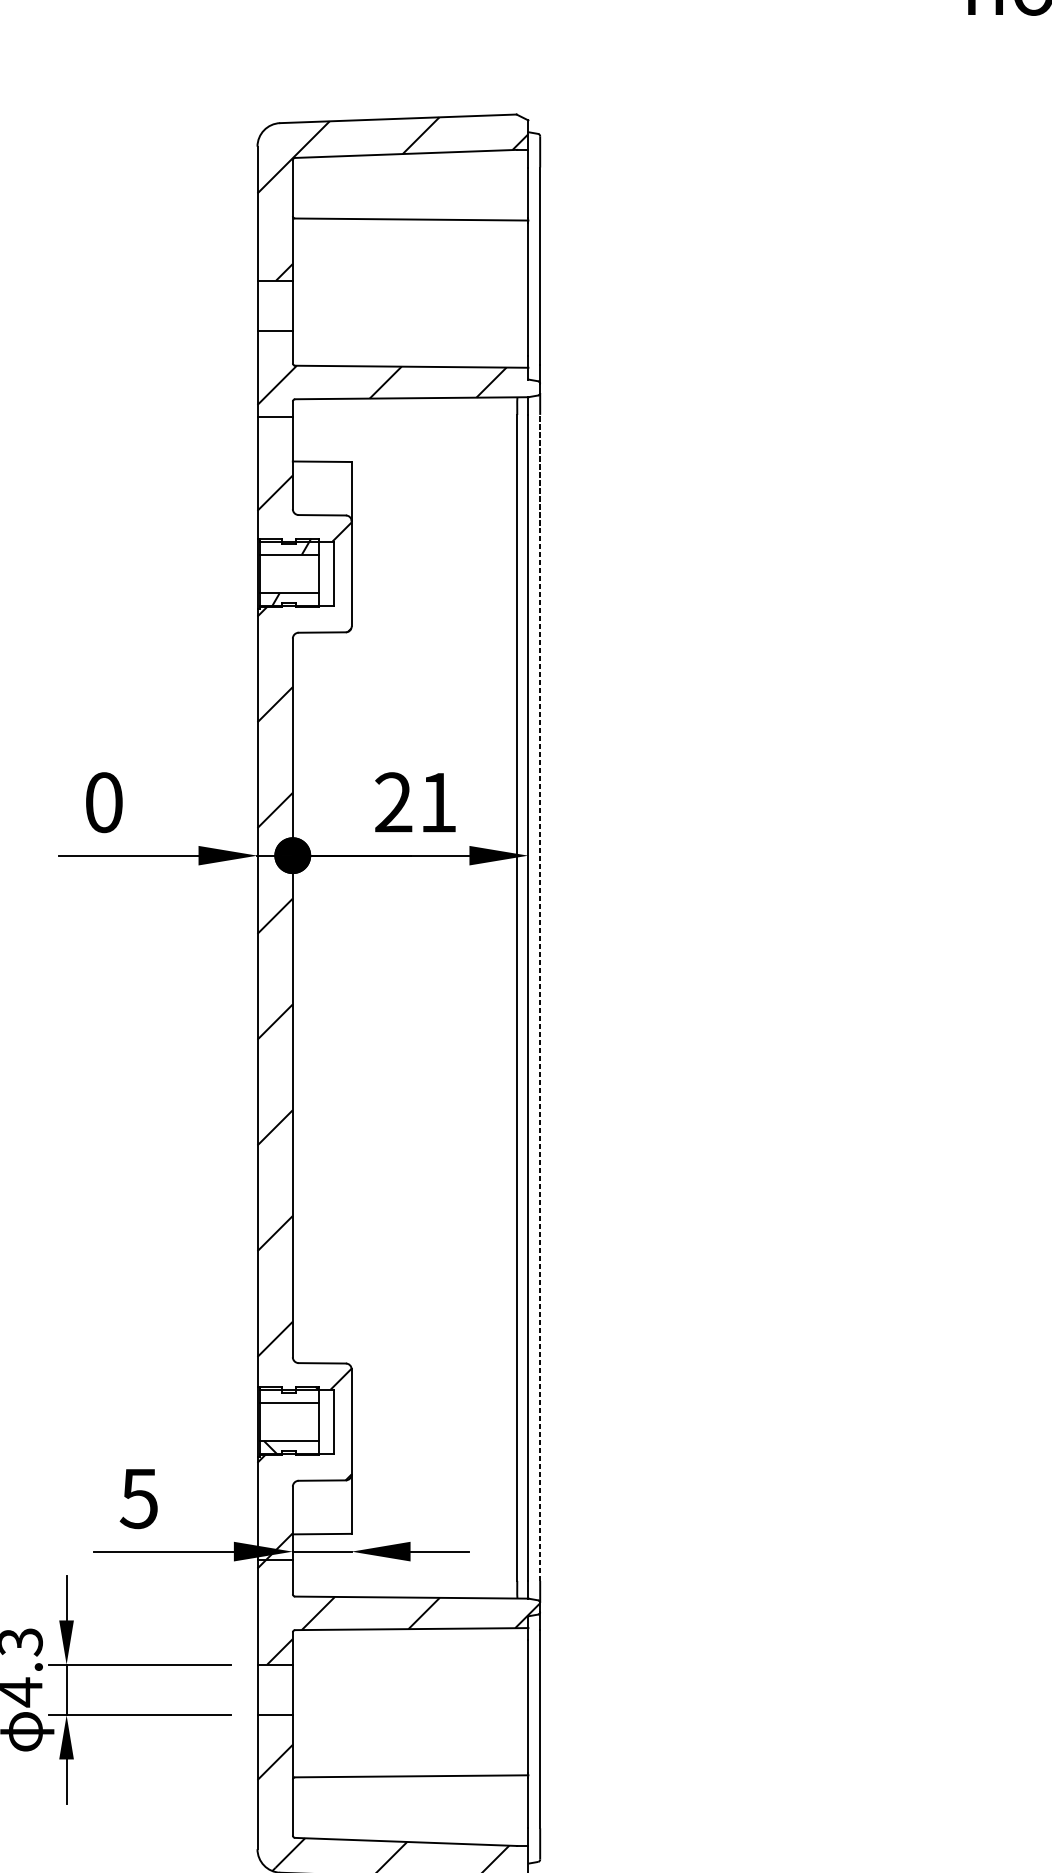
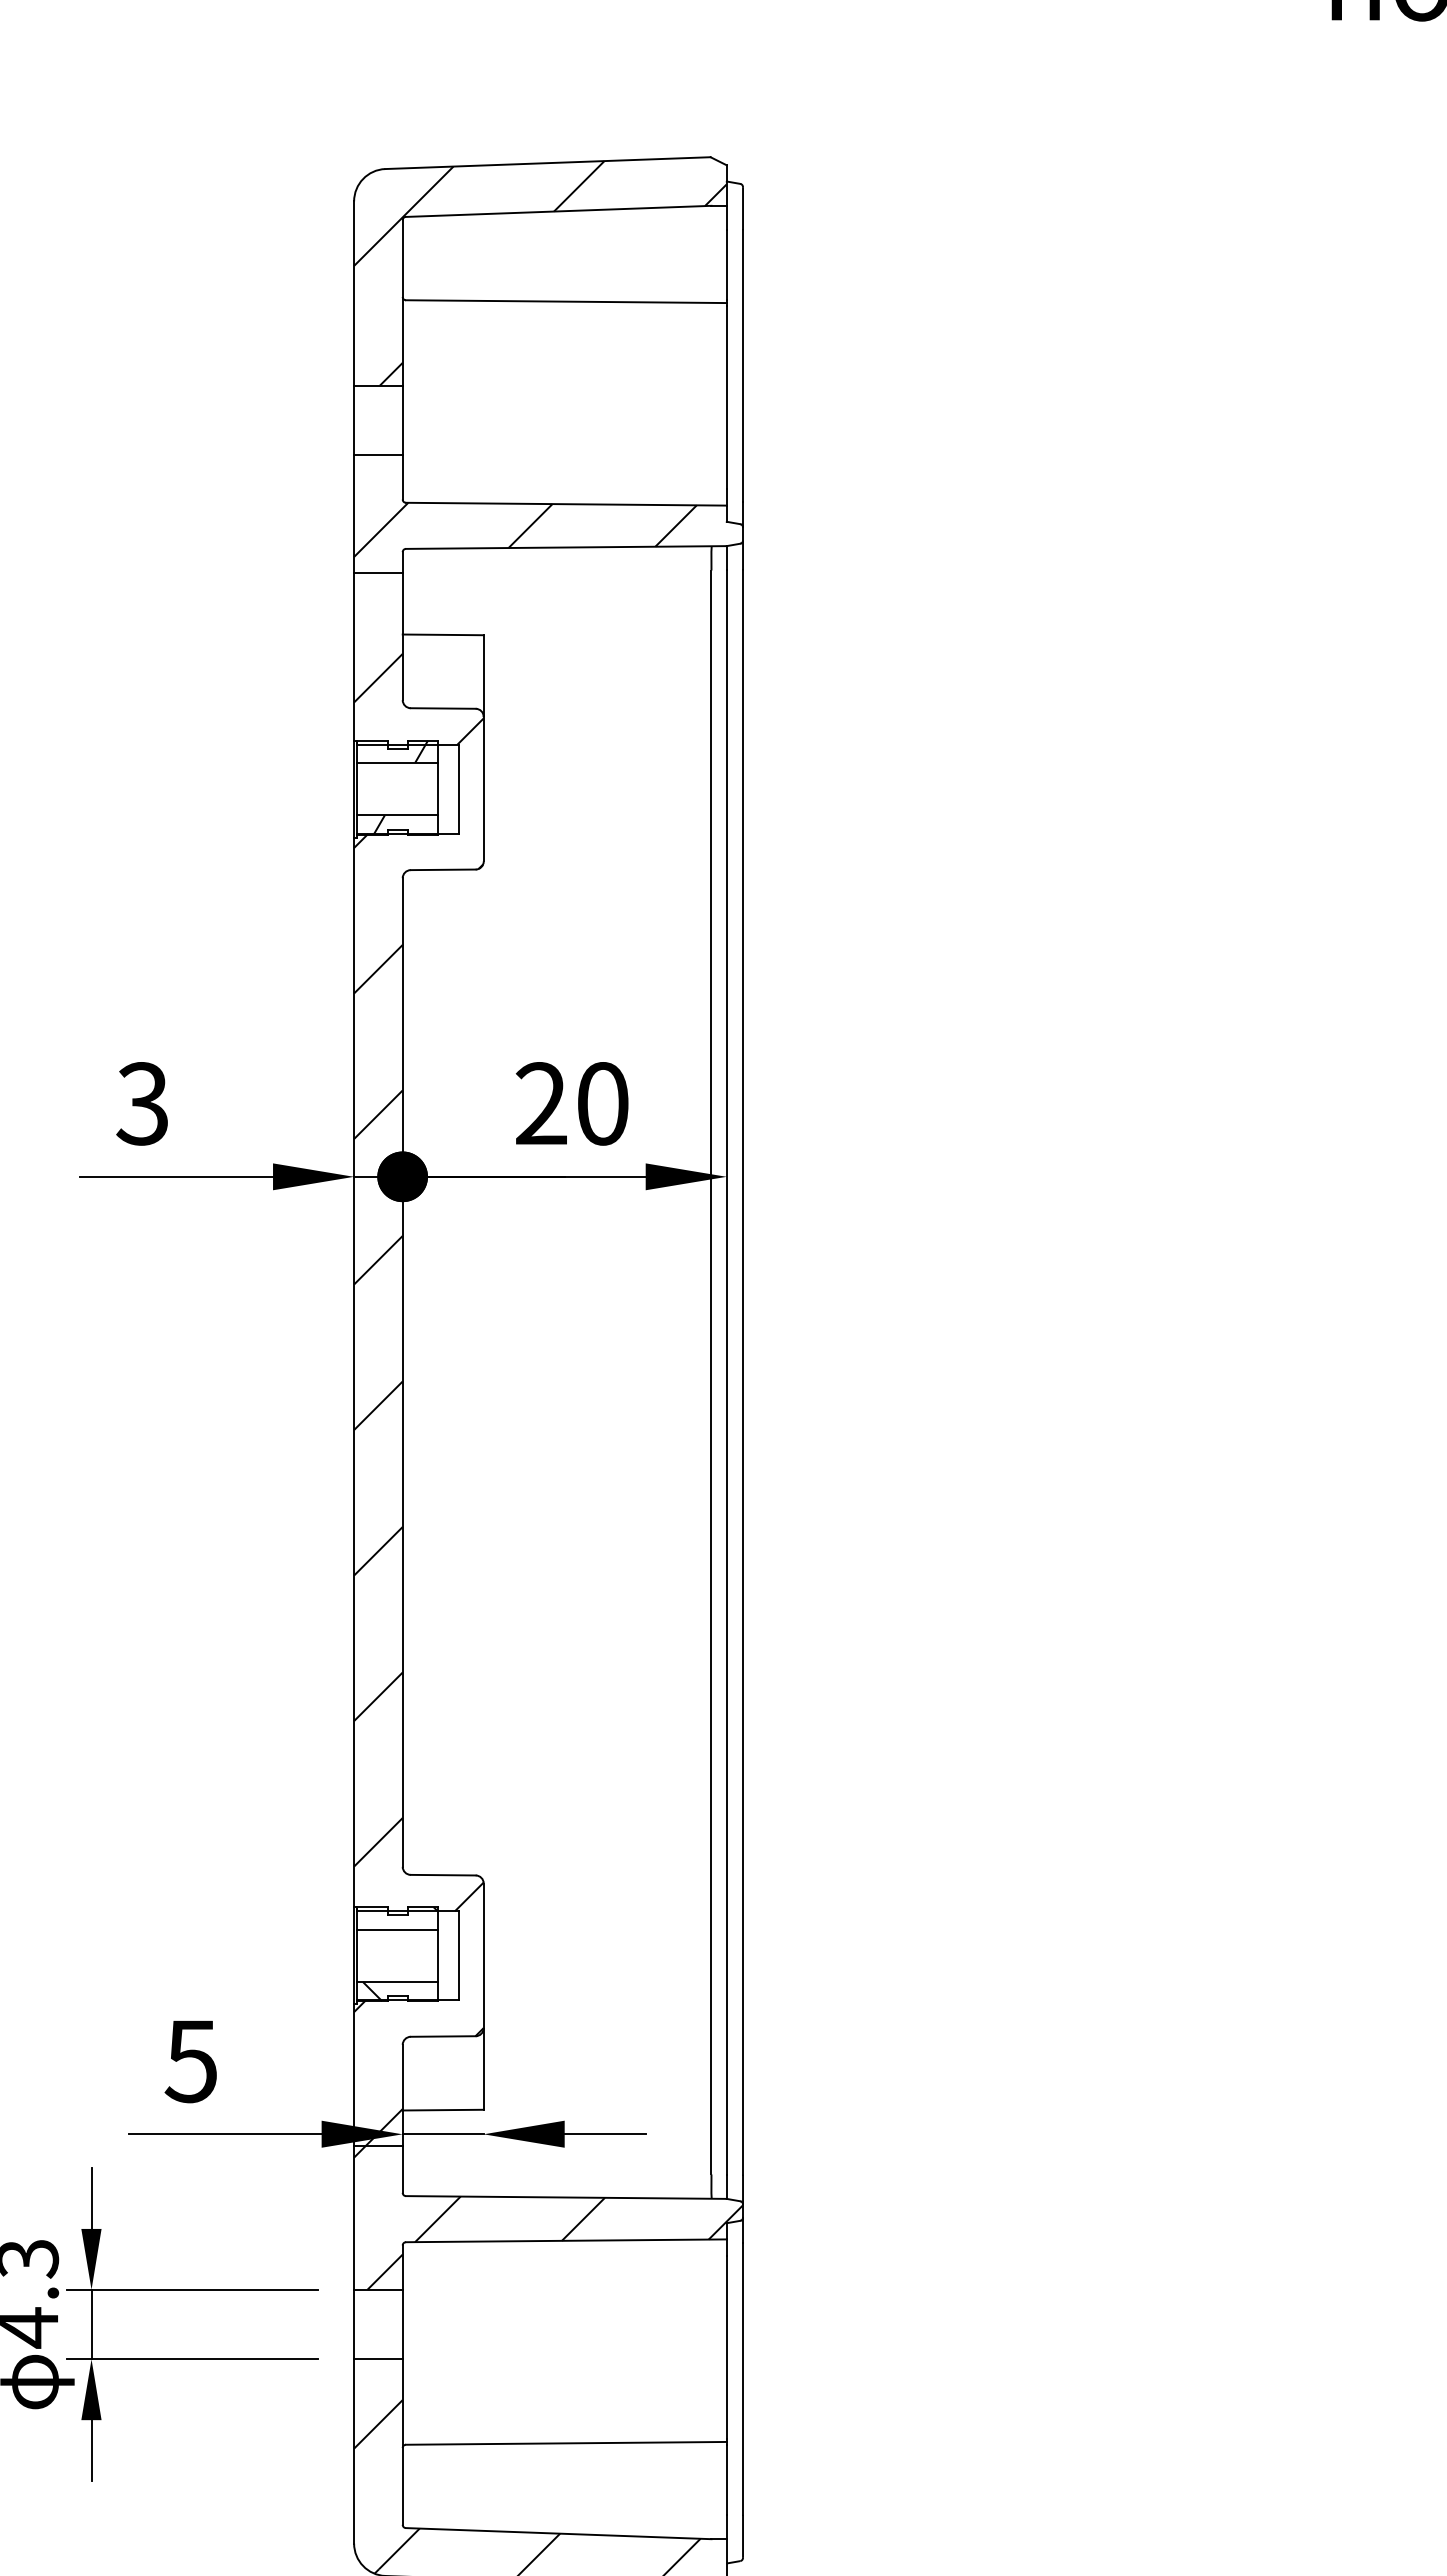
text: (103, 802) -> (142, 1103), 0 -> 3
text: (438, 802) -> (603, 1103), 21 -> 20
line: (540, 997) -> (743, 1372), dashed -> solid

